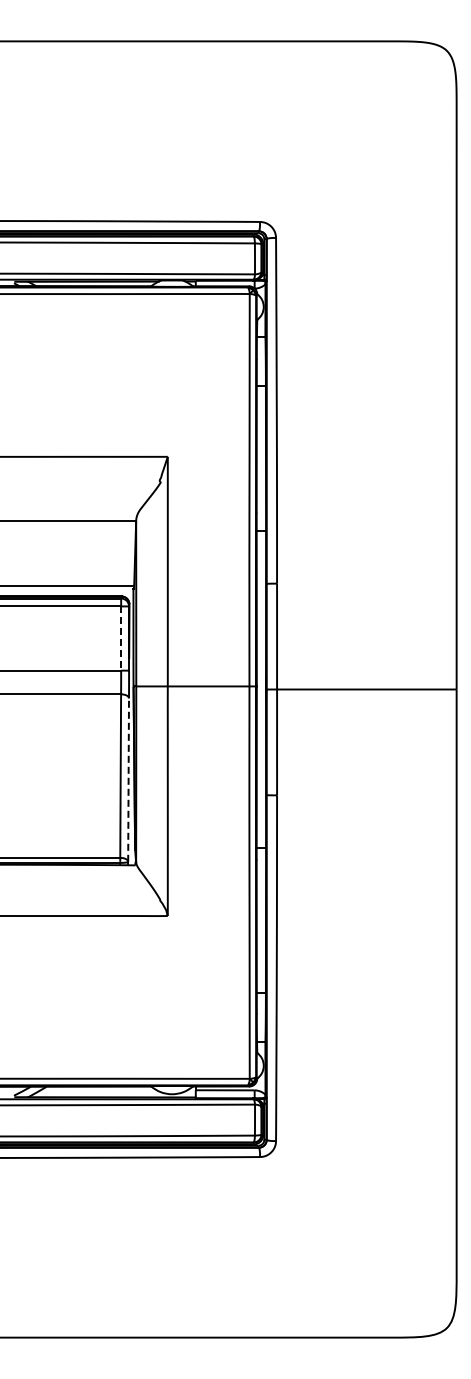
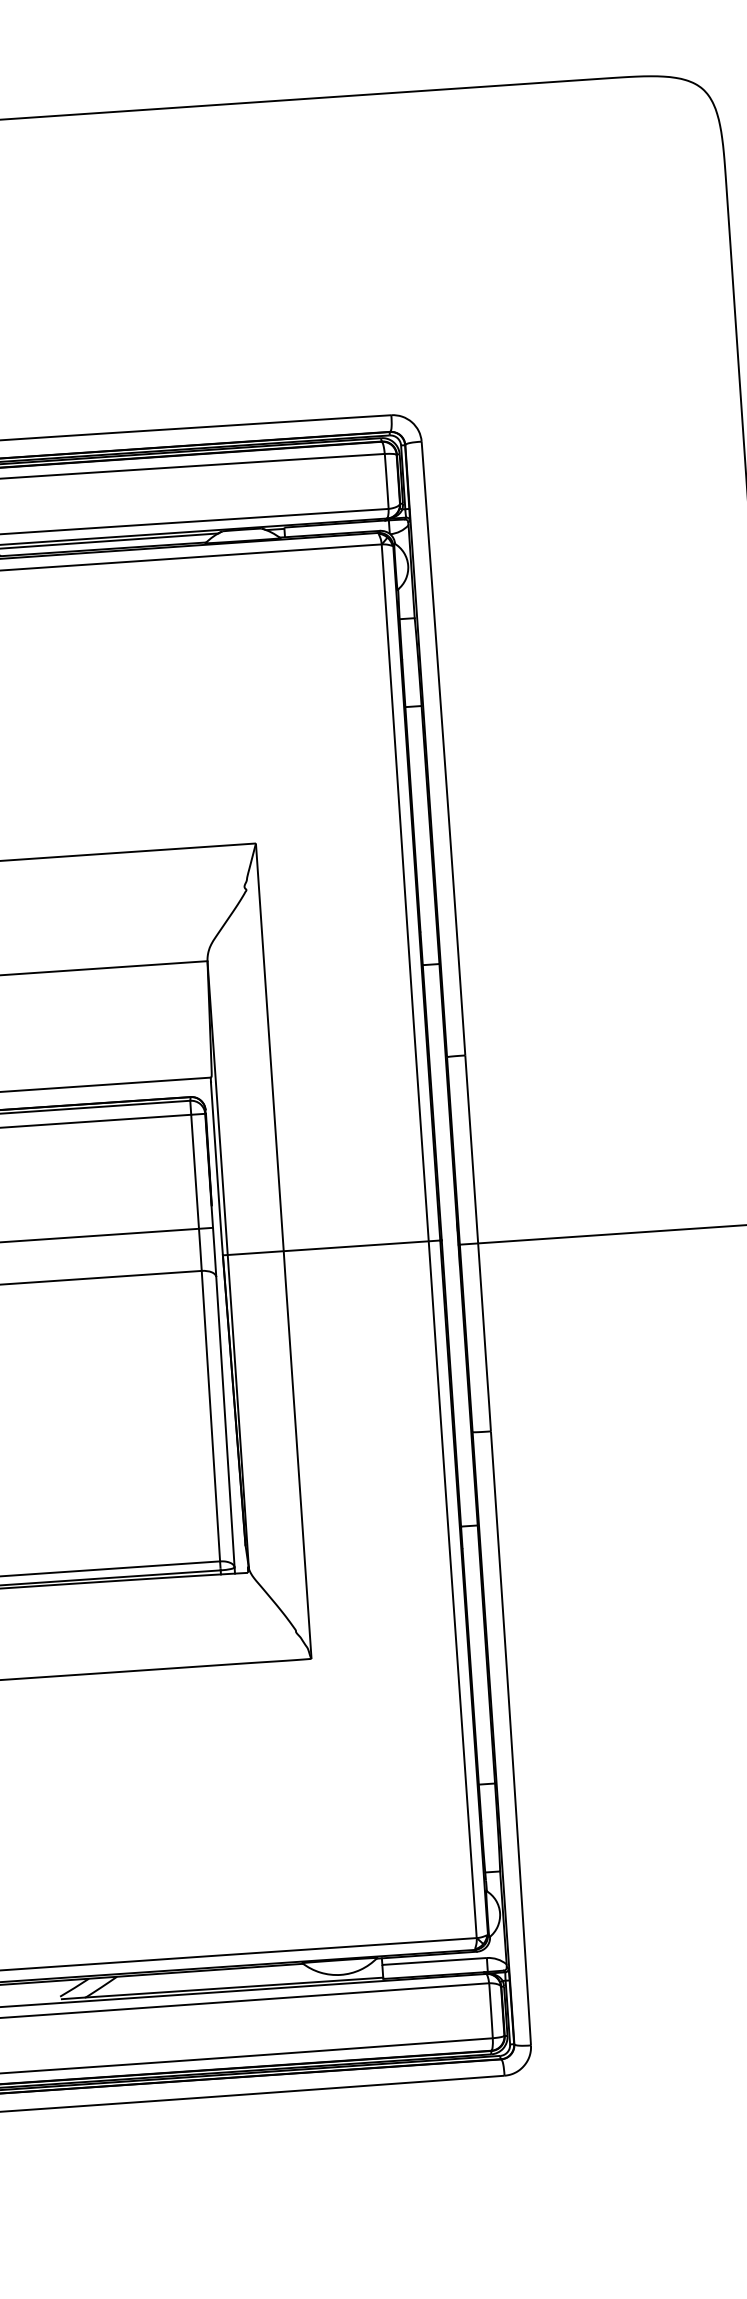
line: (121, 639) -> (195, 1173), dashed -> solid
line: (128, 780) -> (225, 1422), dashed -> solid

